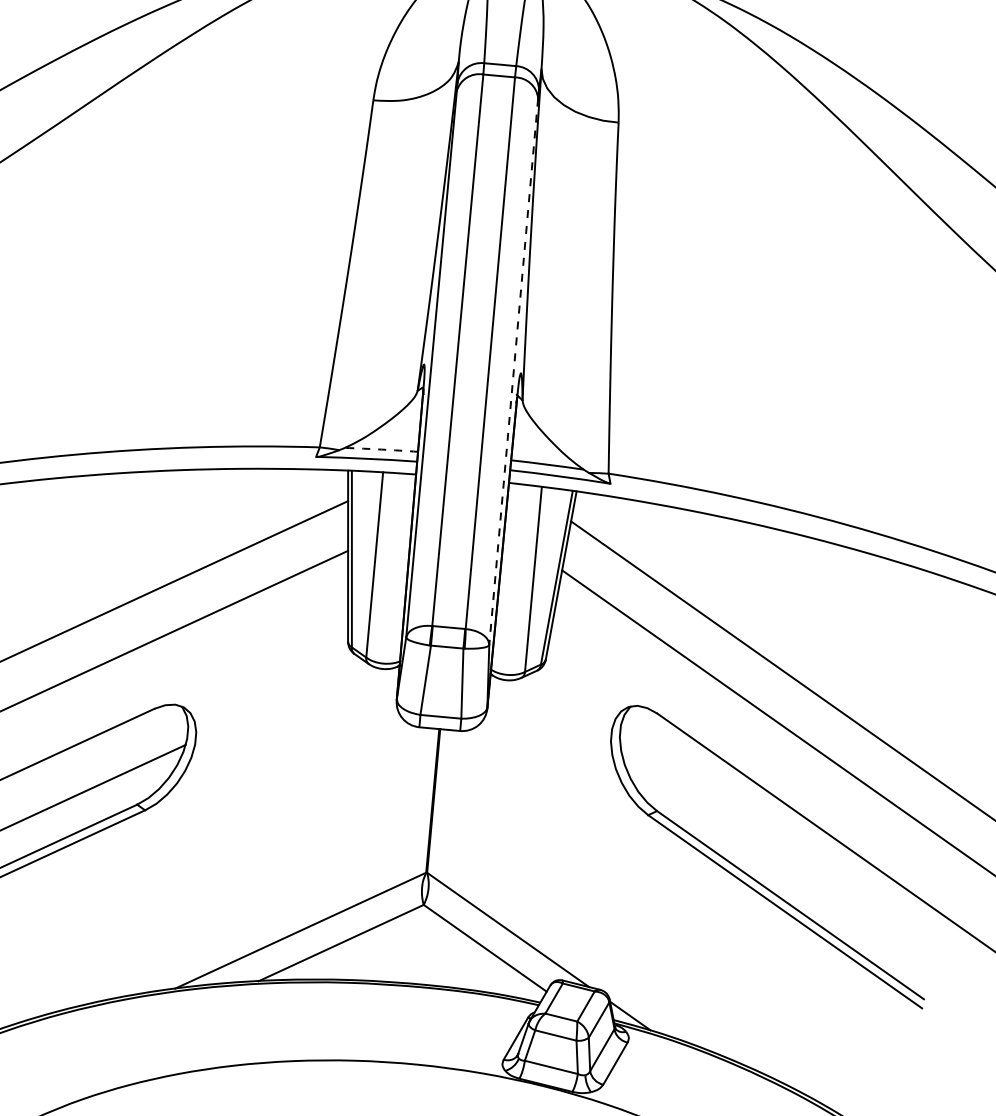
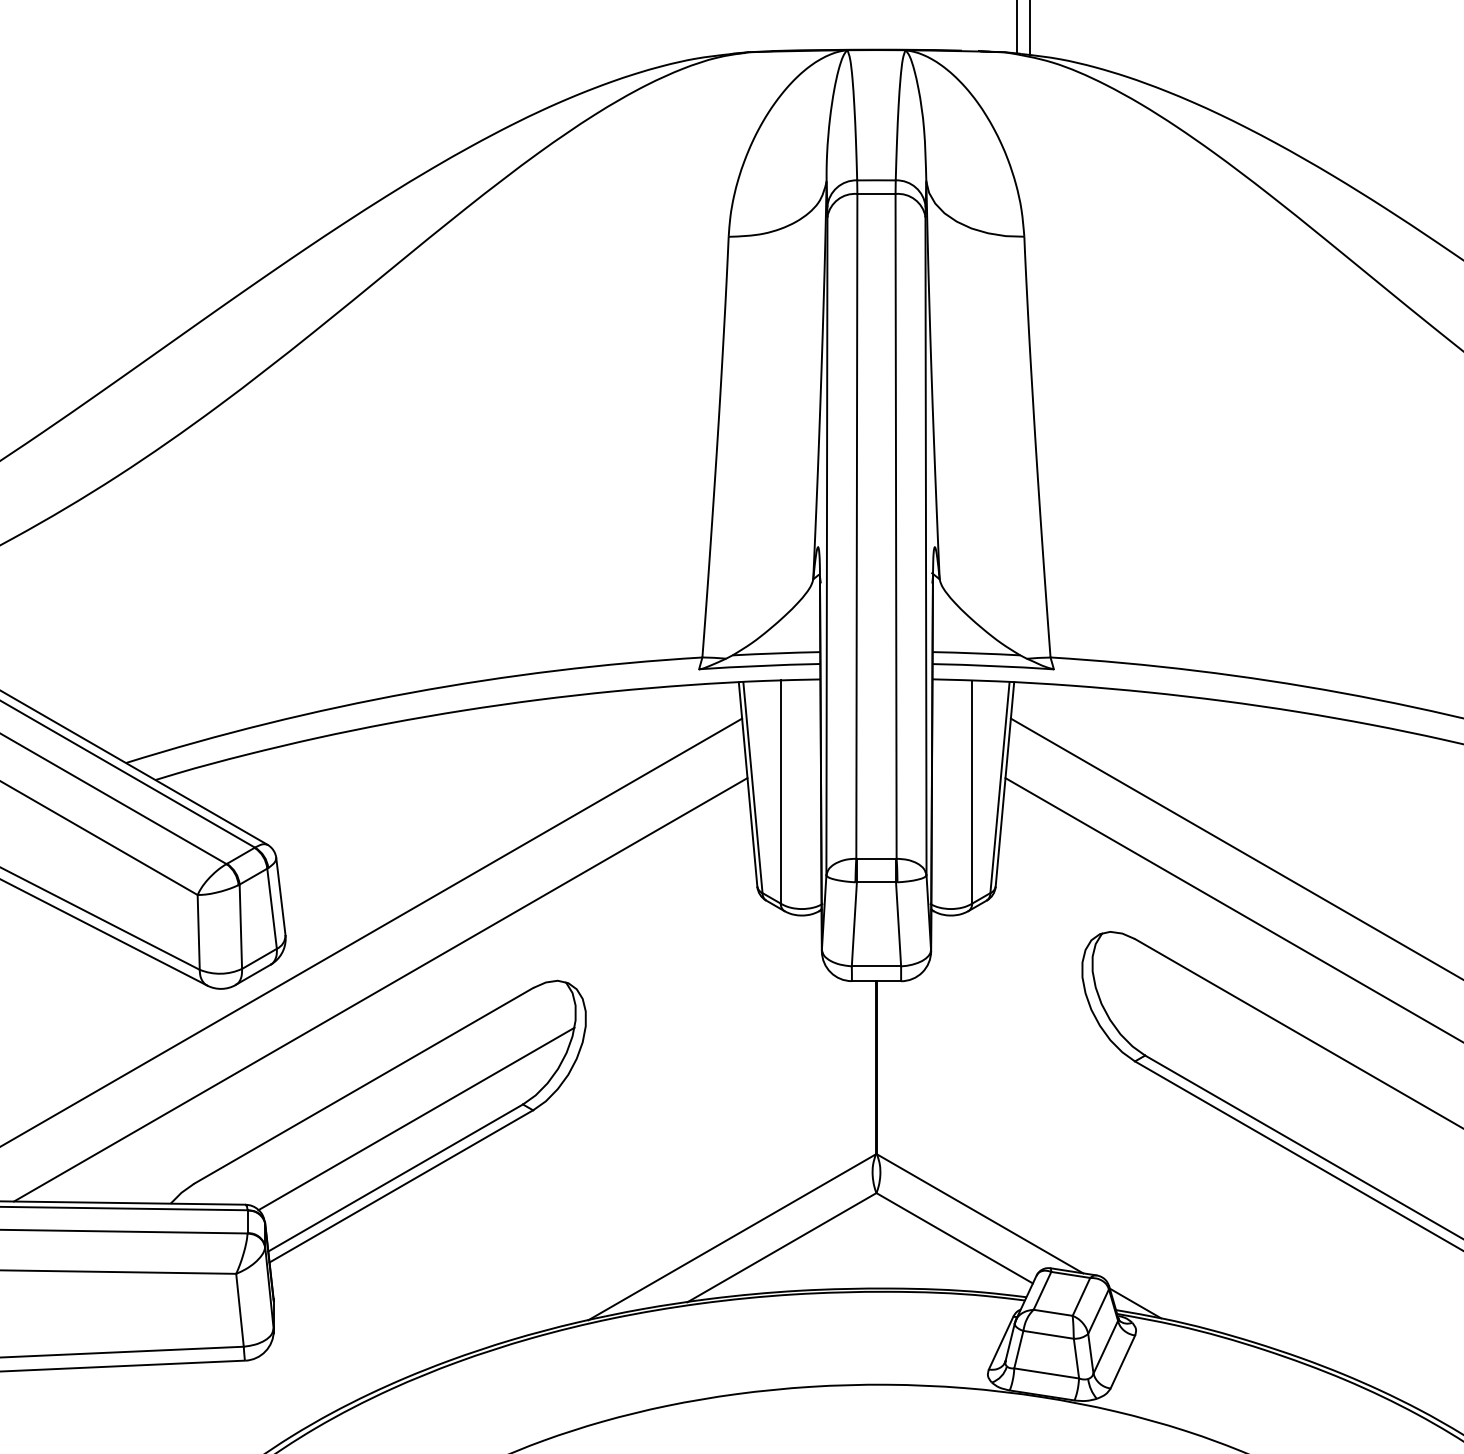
line: (514, 372) -> (926, 546), dashed -> solid
arc: (381, 449) -> (776, 653), dashed -> solid

